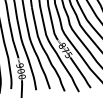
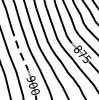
line: (13, 40) -> (19, 50), solid -> dashed

